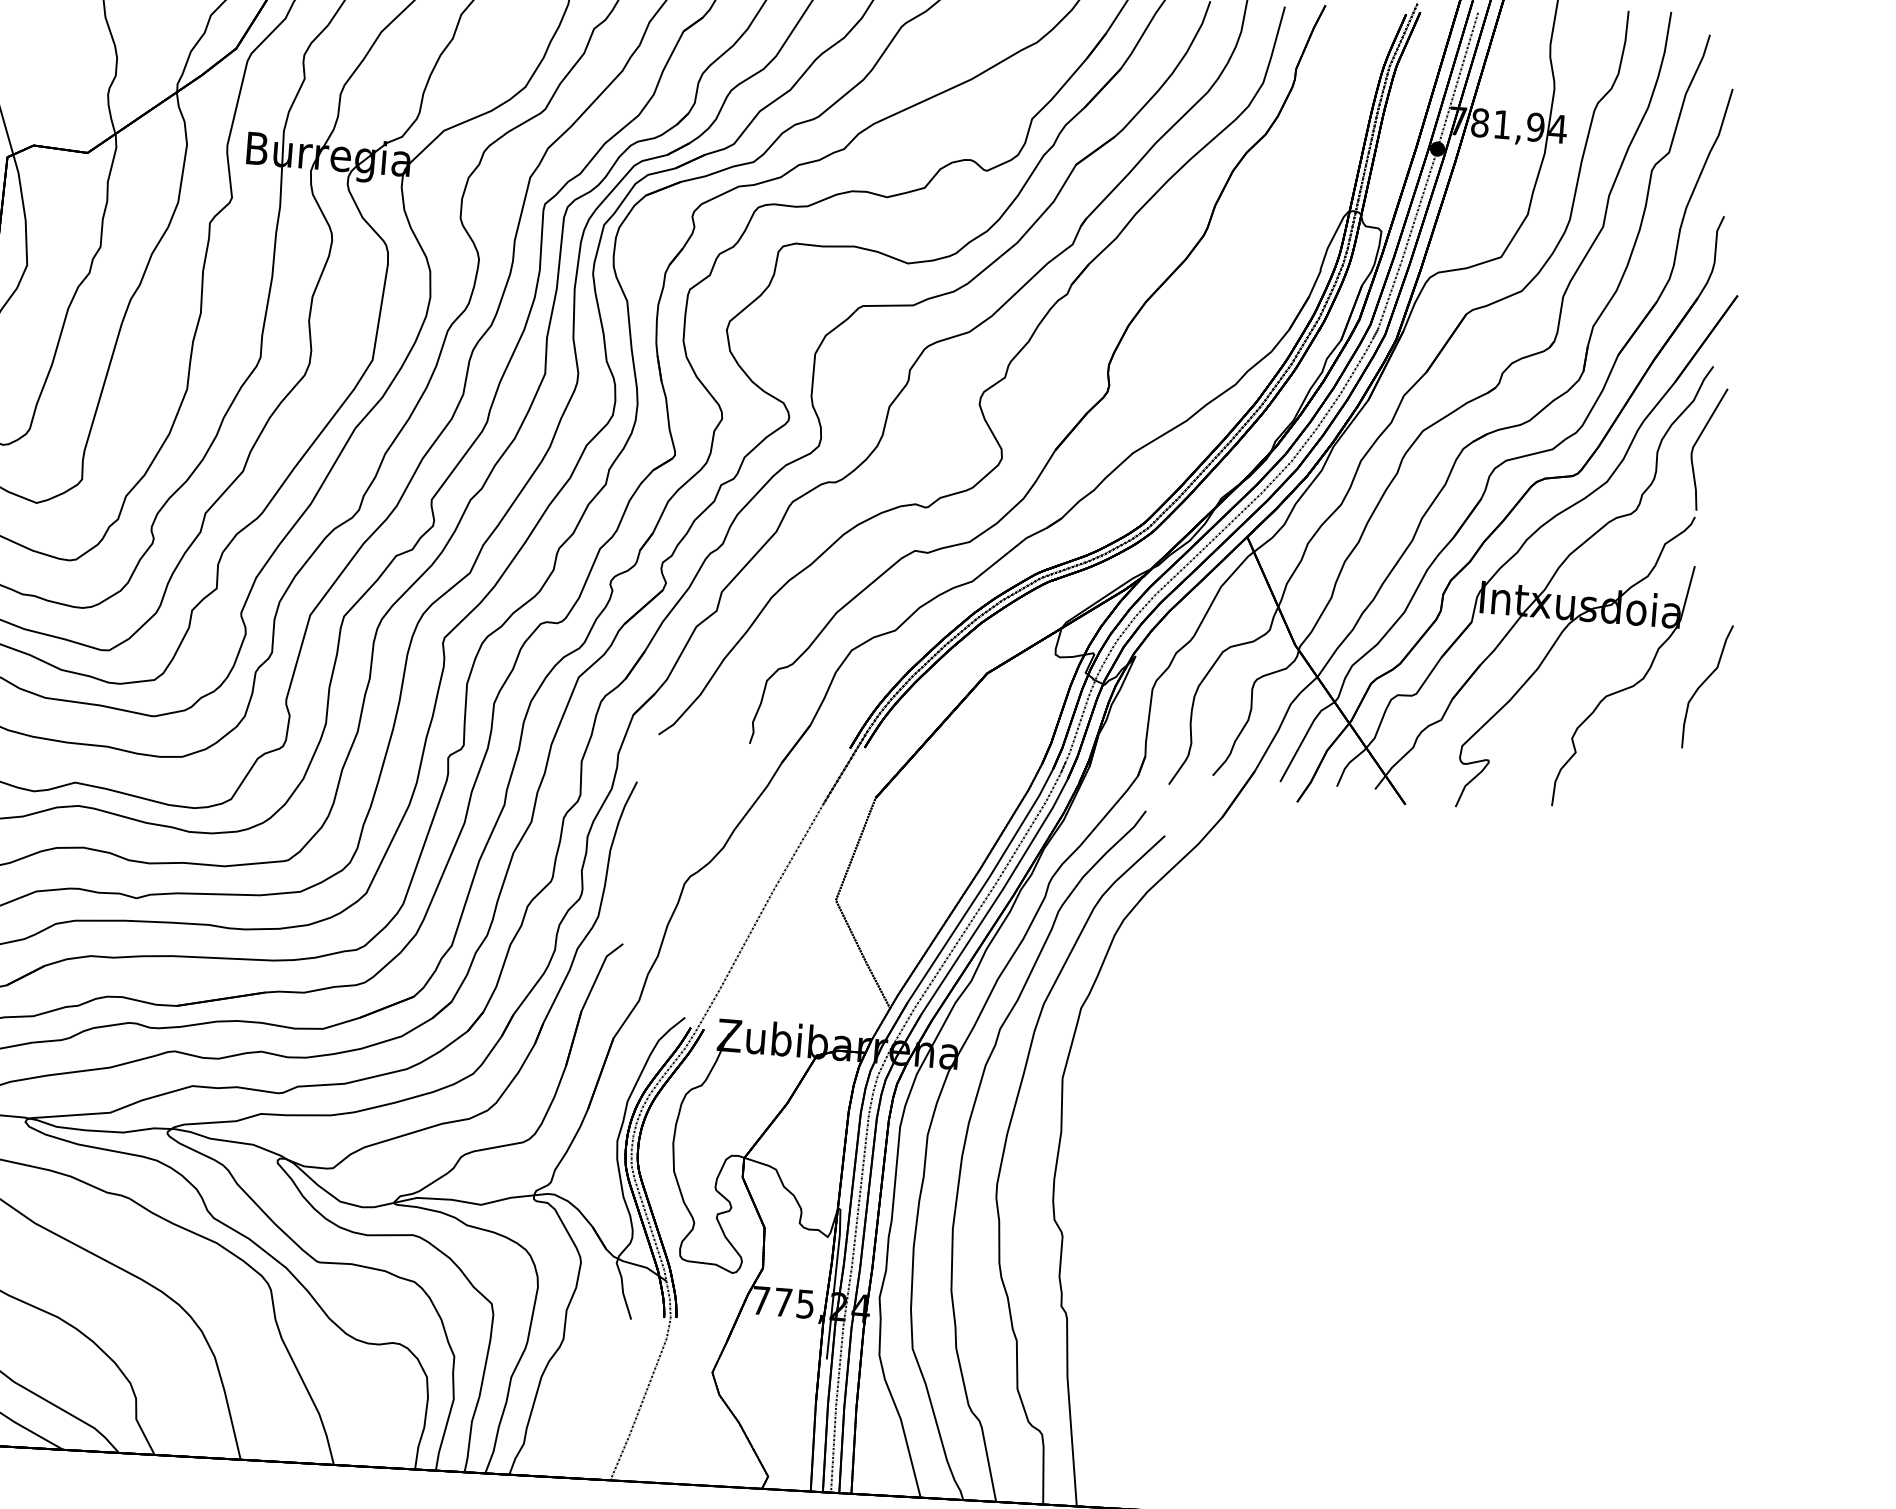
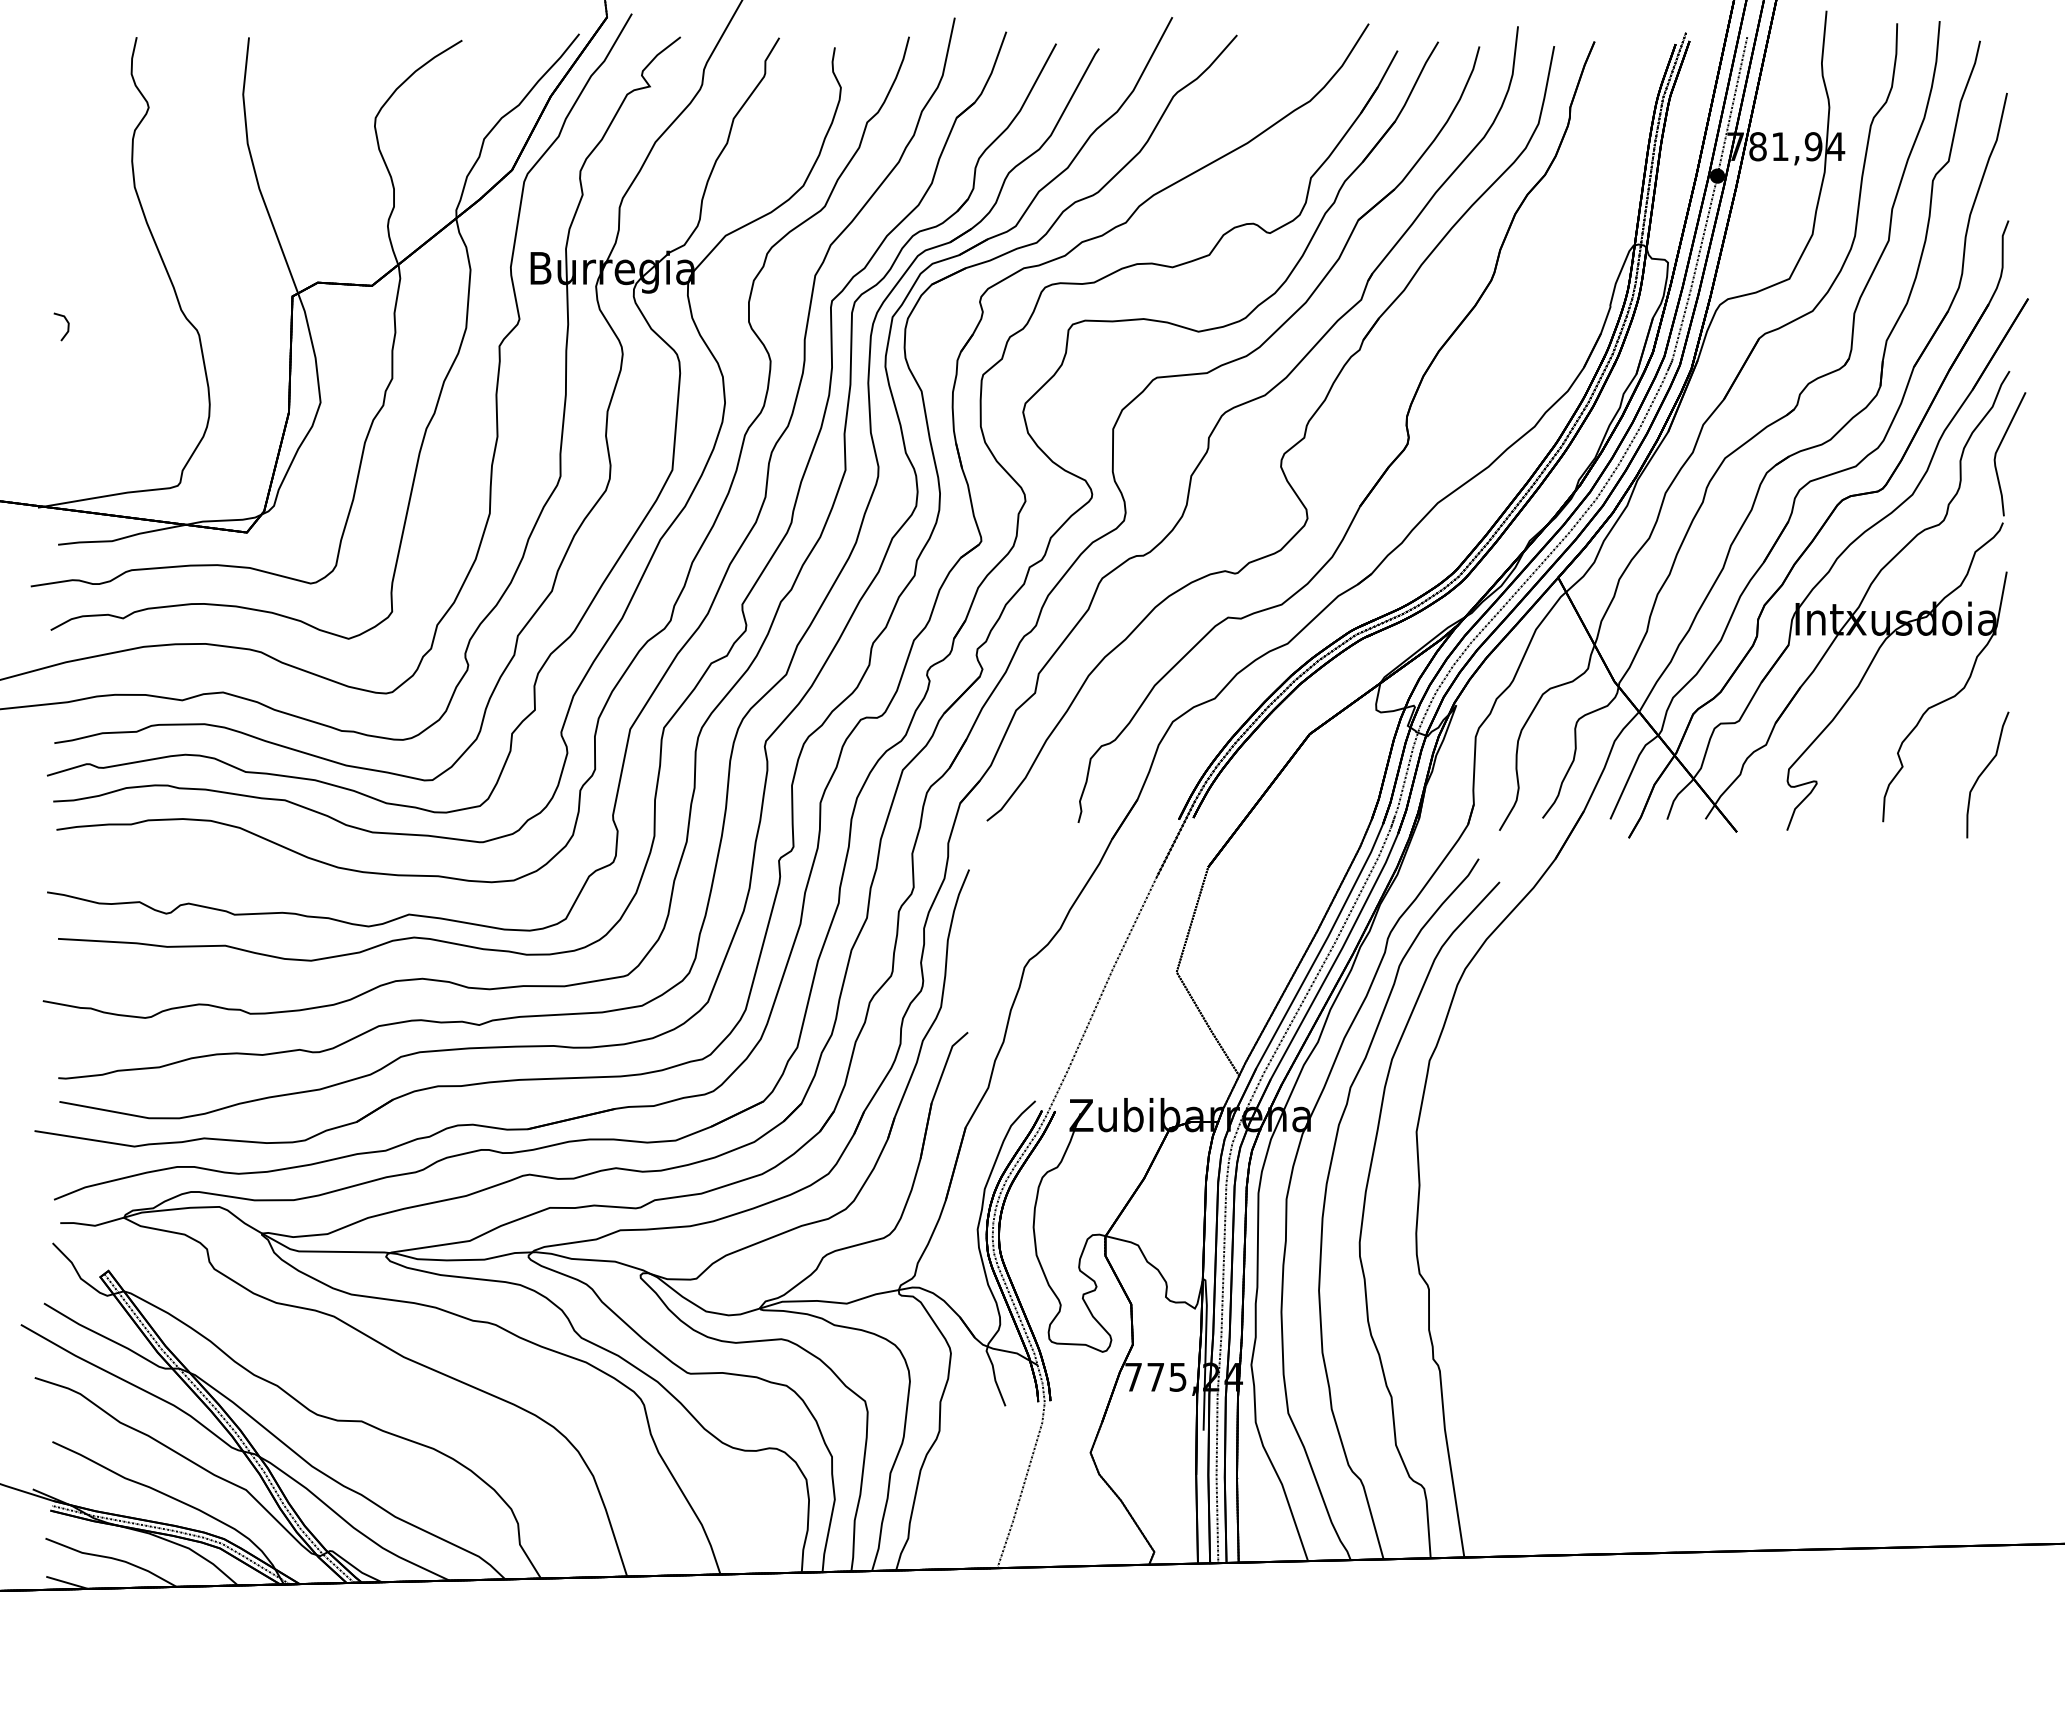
part: (1707, 686) -> (1987, 774), moved

